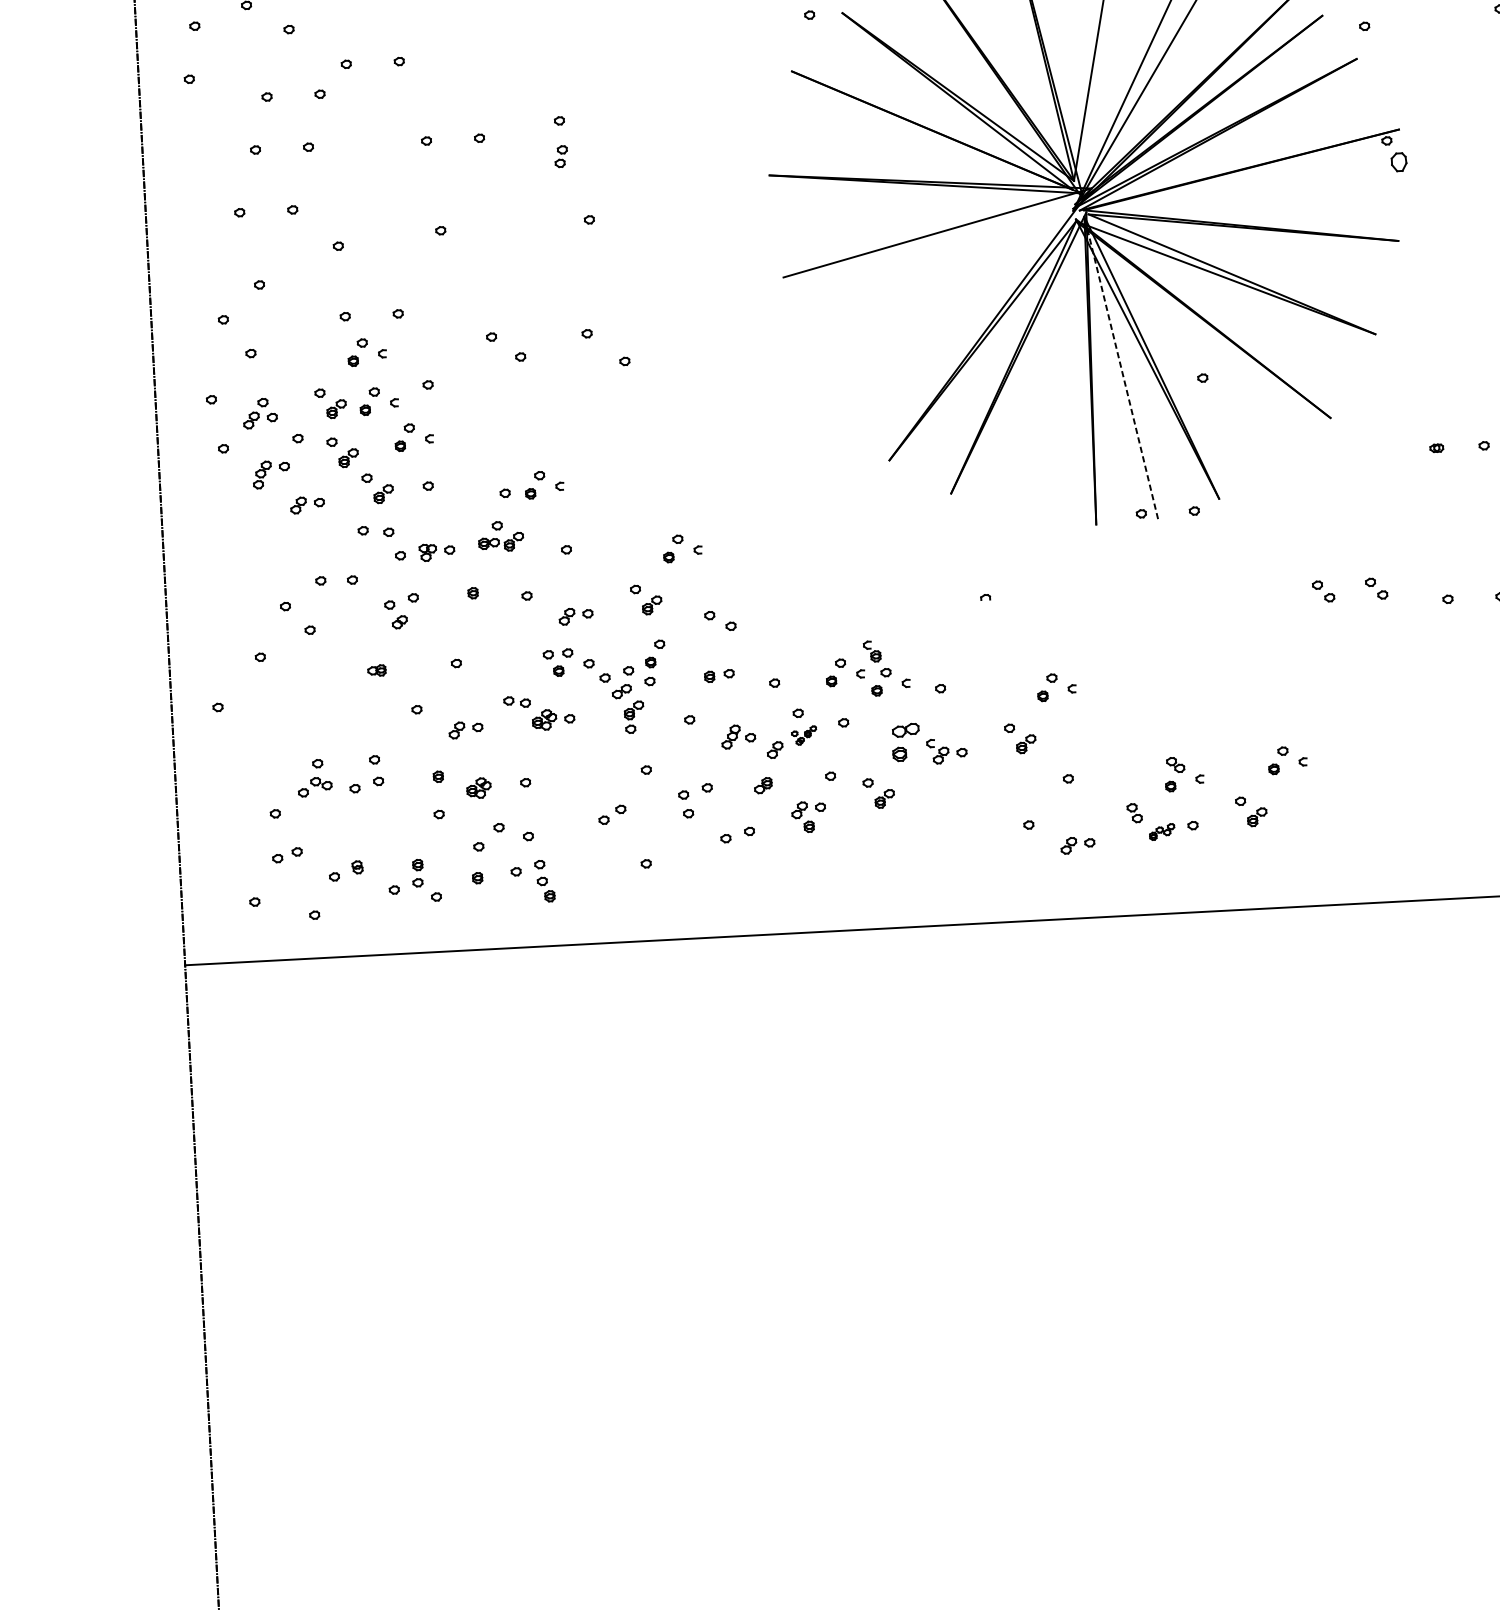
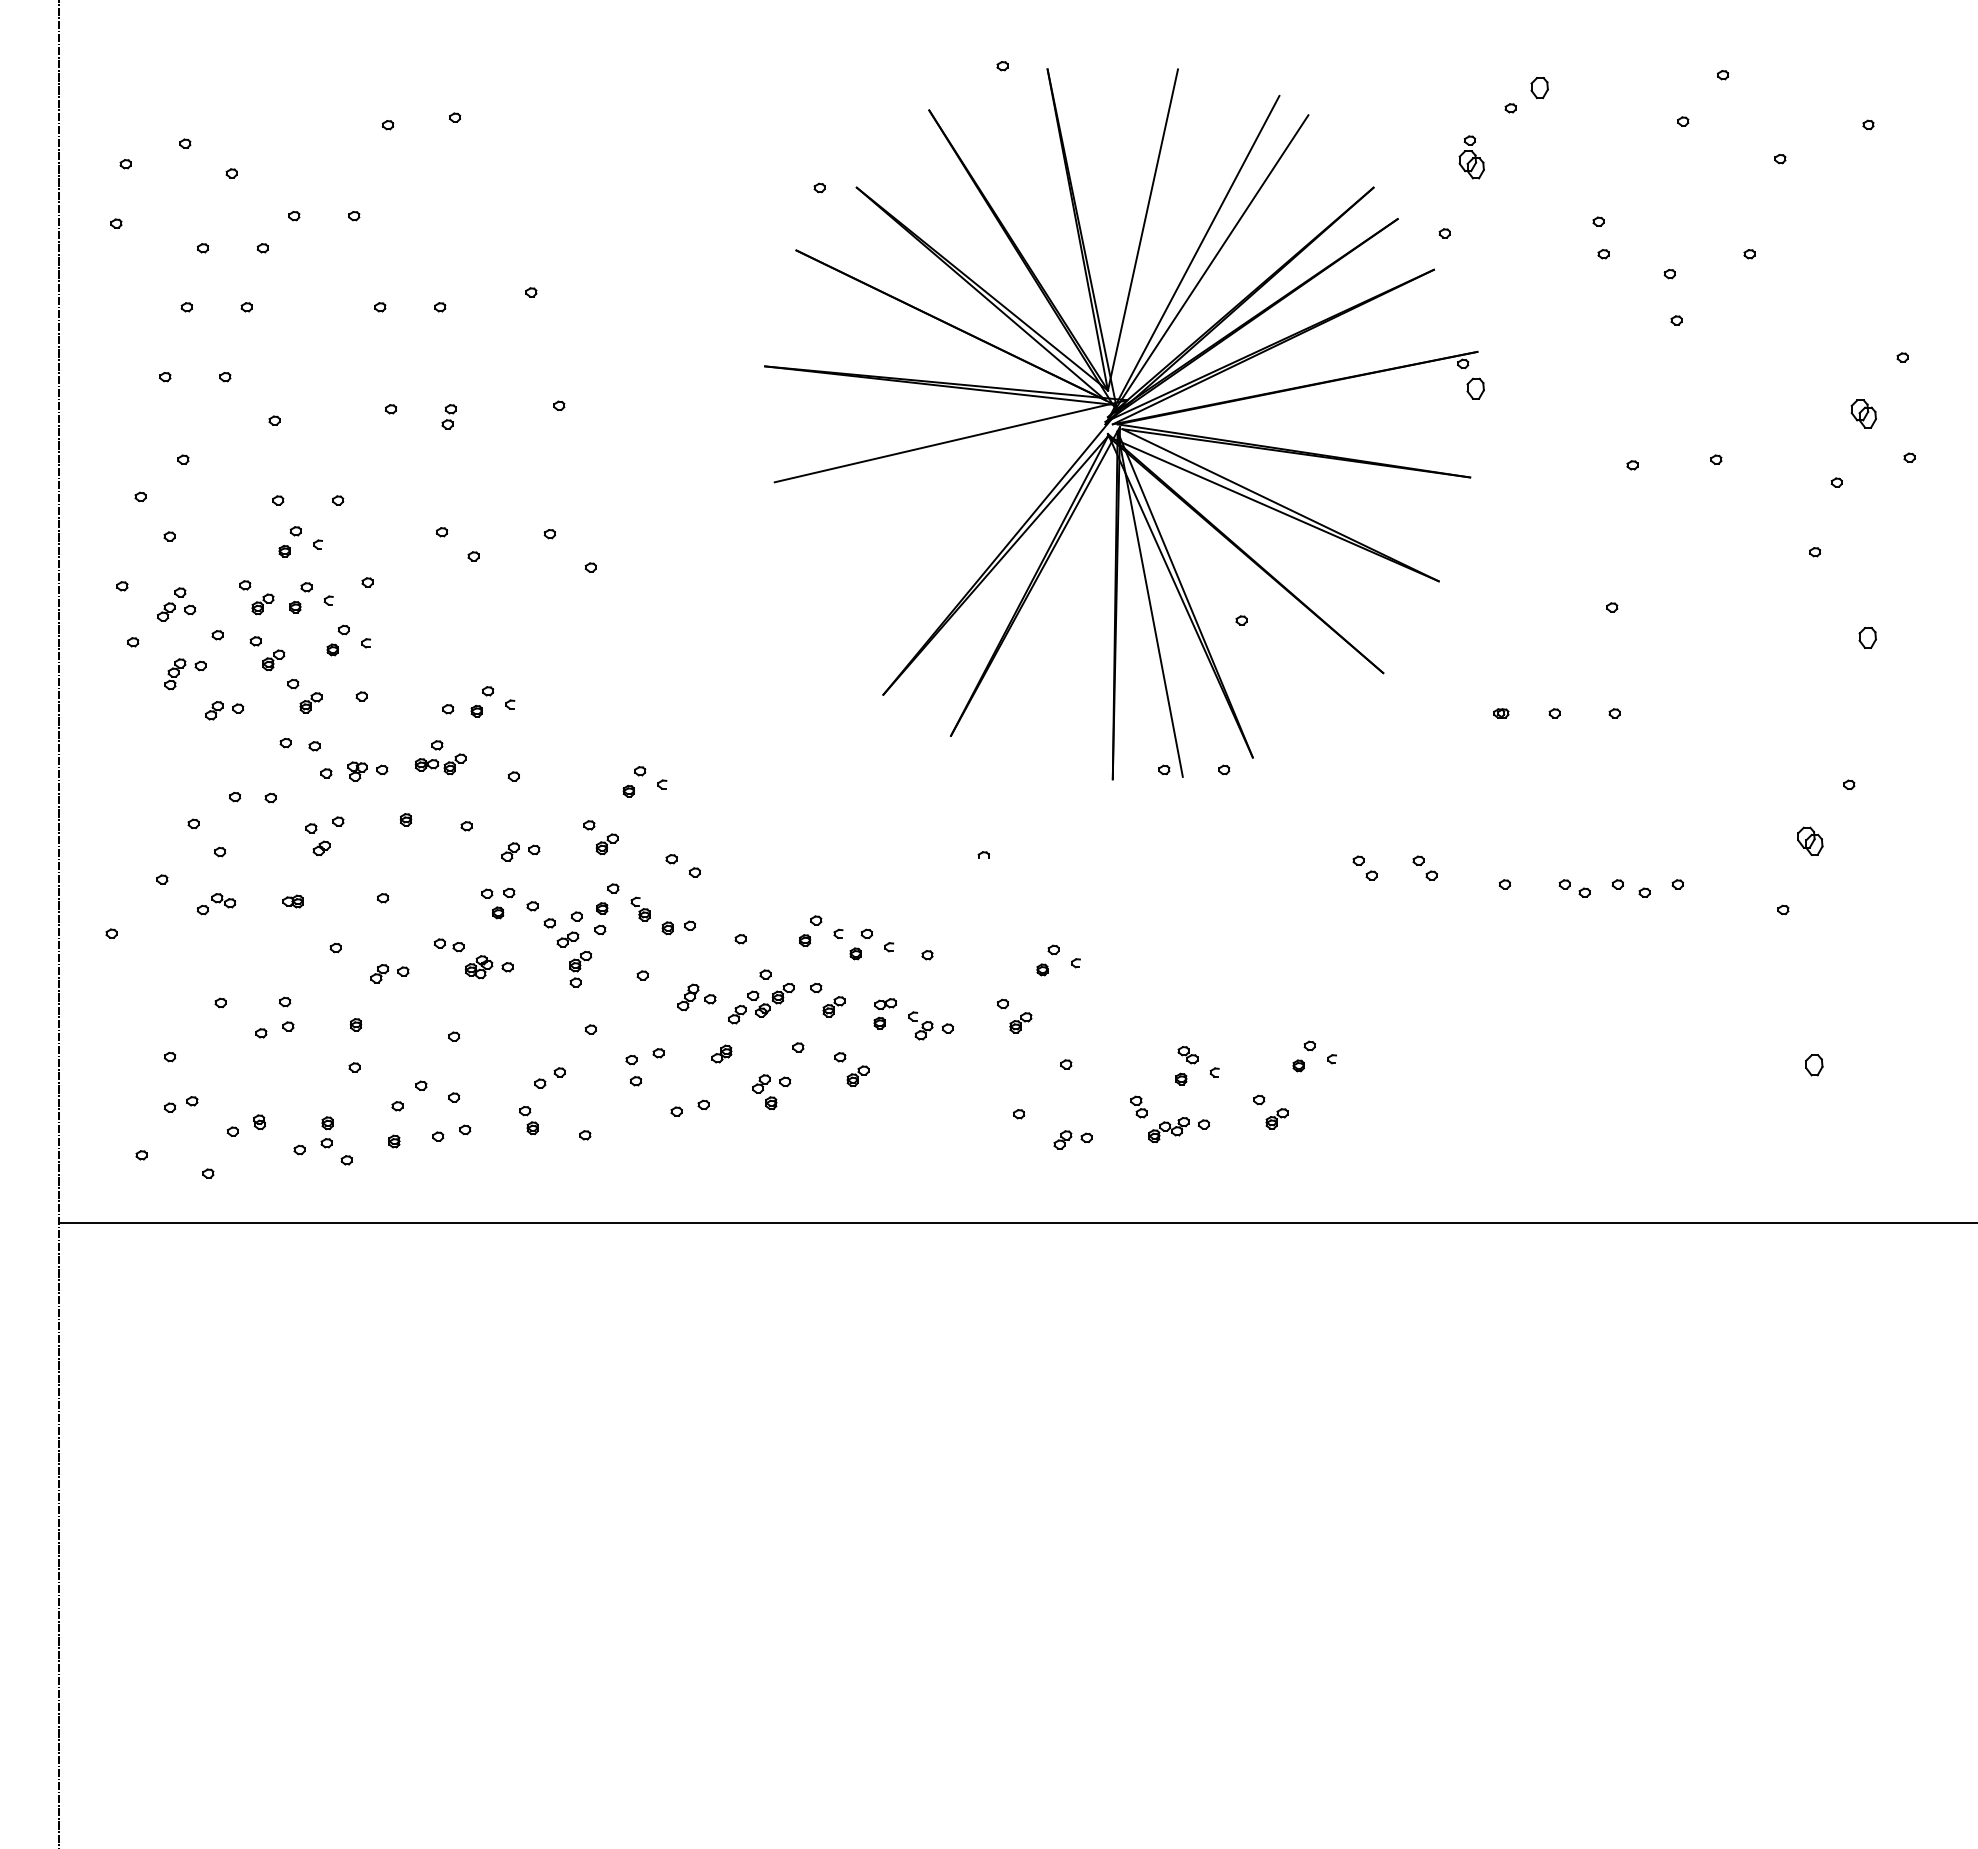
part: (560, 156) -> (448, 416), moved
line: (1121, 368) -> (1150, 604), dashed -> solid
part: (872, 650) -> (640, 908), moved
part: (803, 735) -> (770, 999), size x1.67
part: (859, 738) -> (833, 1006), added
part: (905, 742) -> (884, 1013), size x0.71
part: (314, 787) -> (215, 904), moved
part: (478, 788) -> (400, 1040), removed
part: (1161, 831) -> (1168, 1129), size x1.43
part: (545, 889) -> (528, 1120), moved

